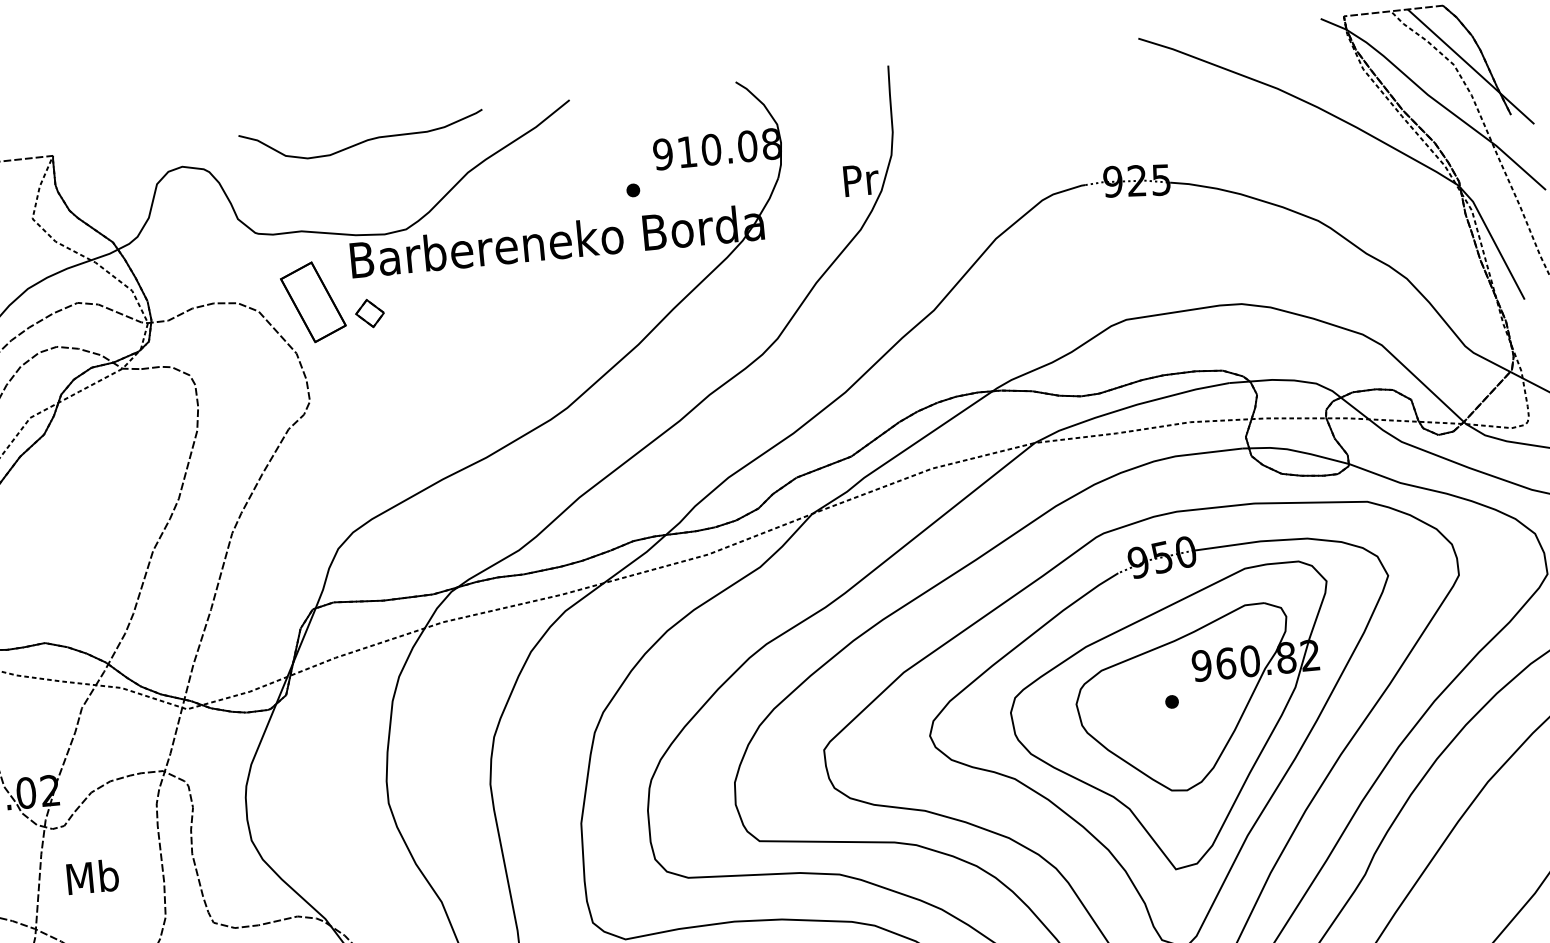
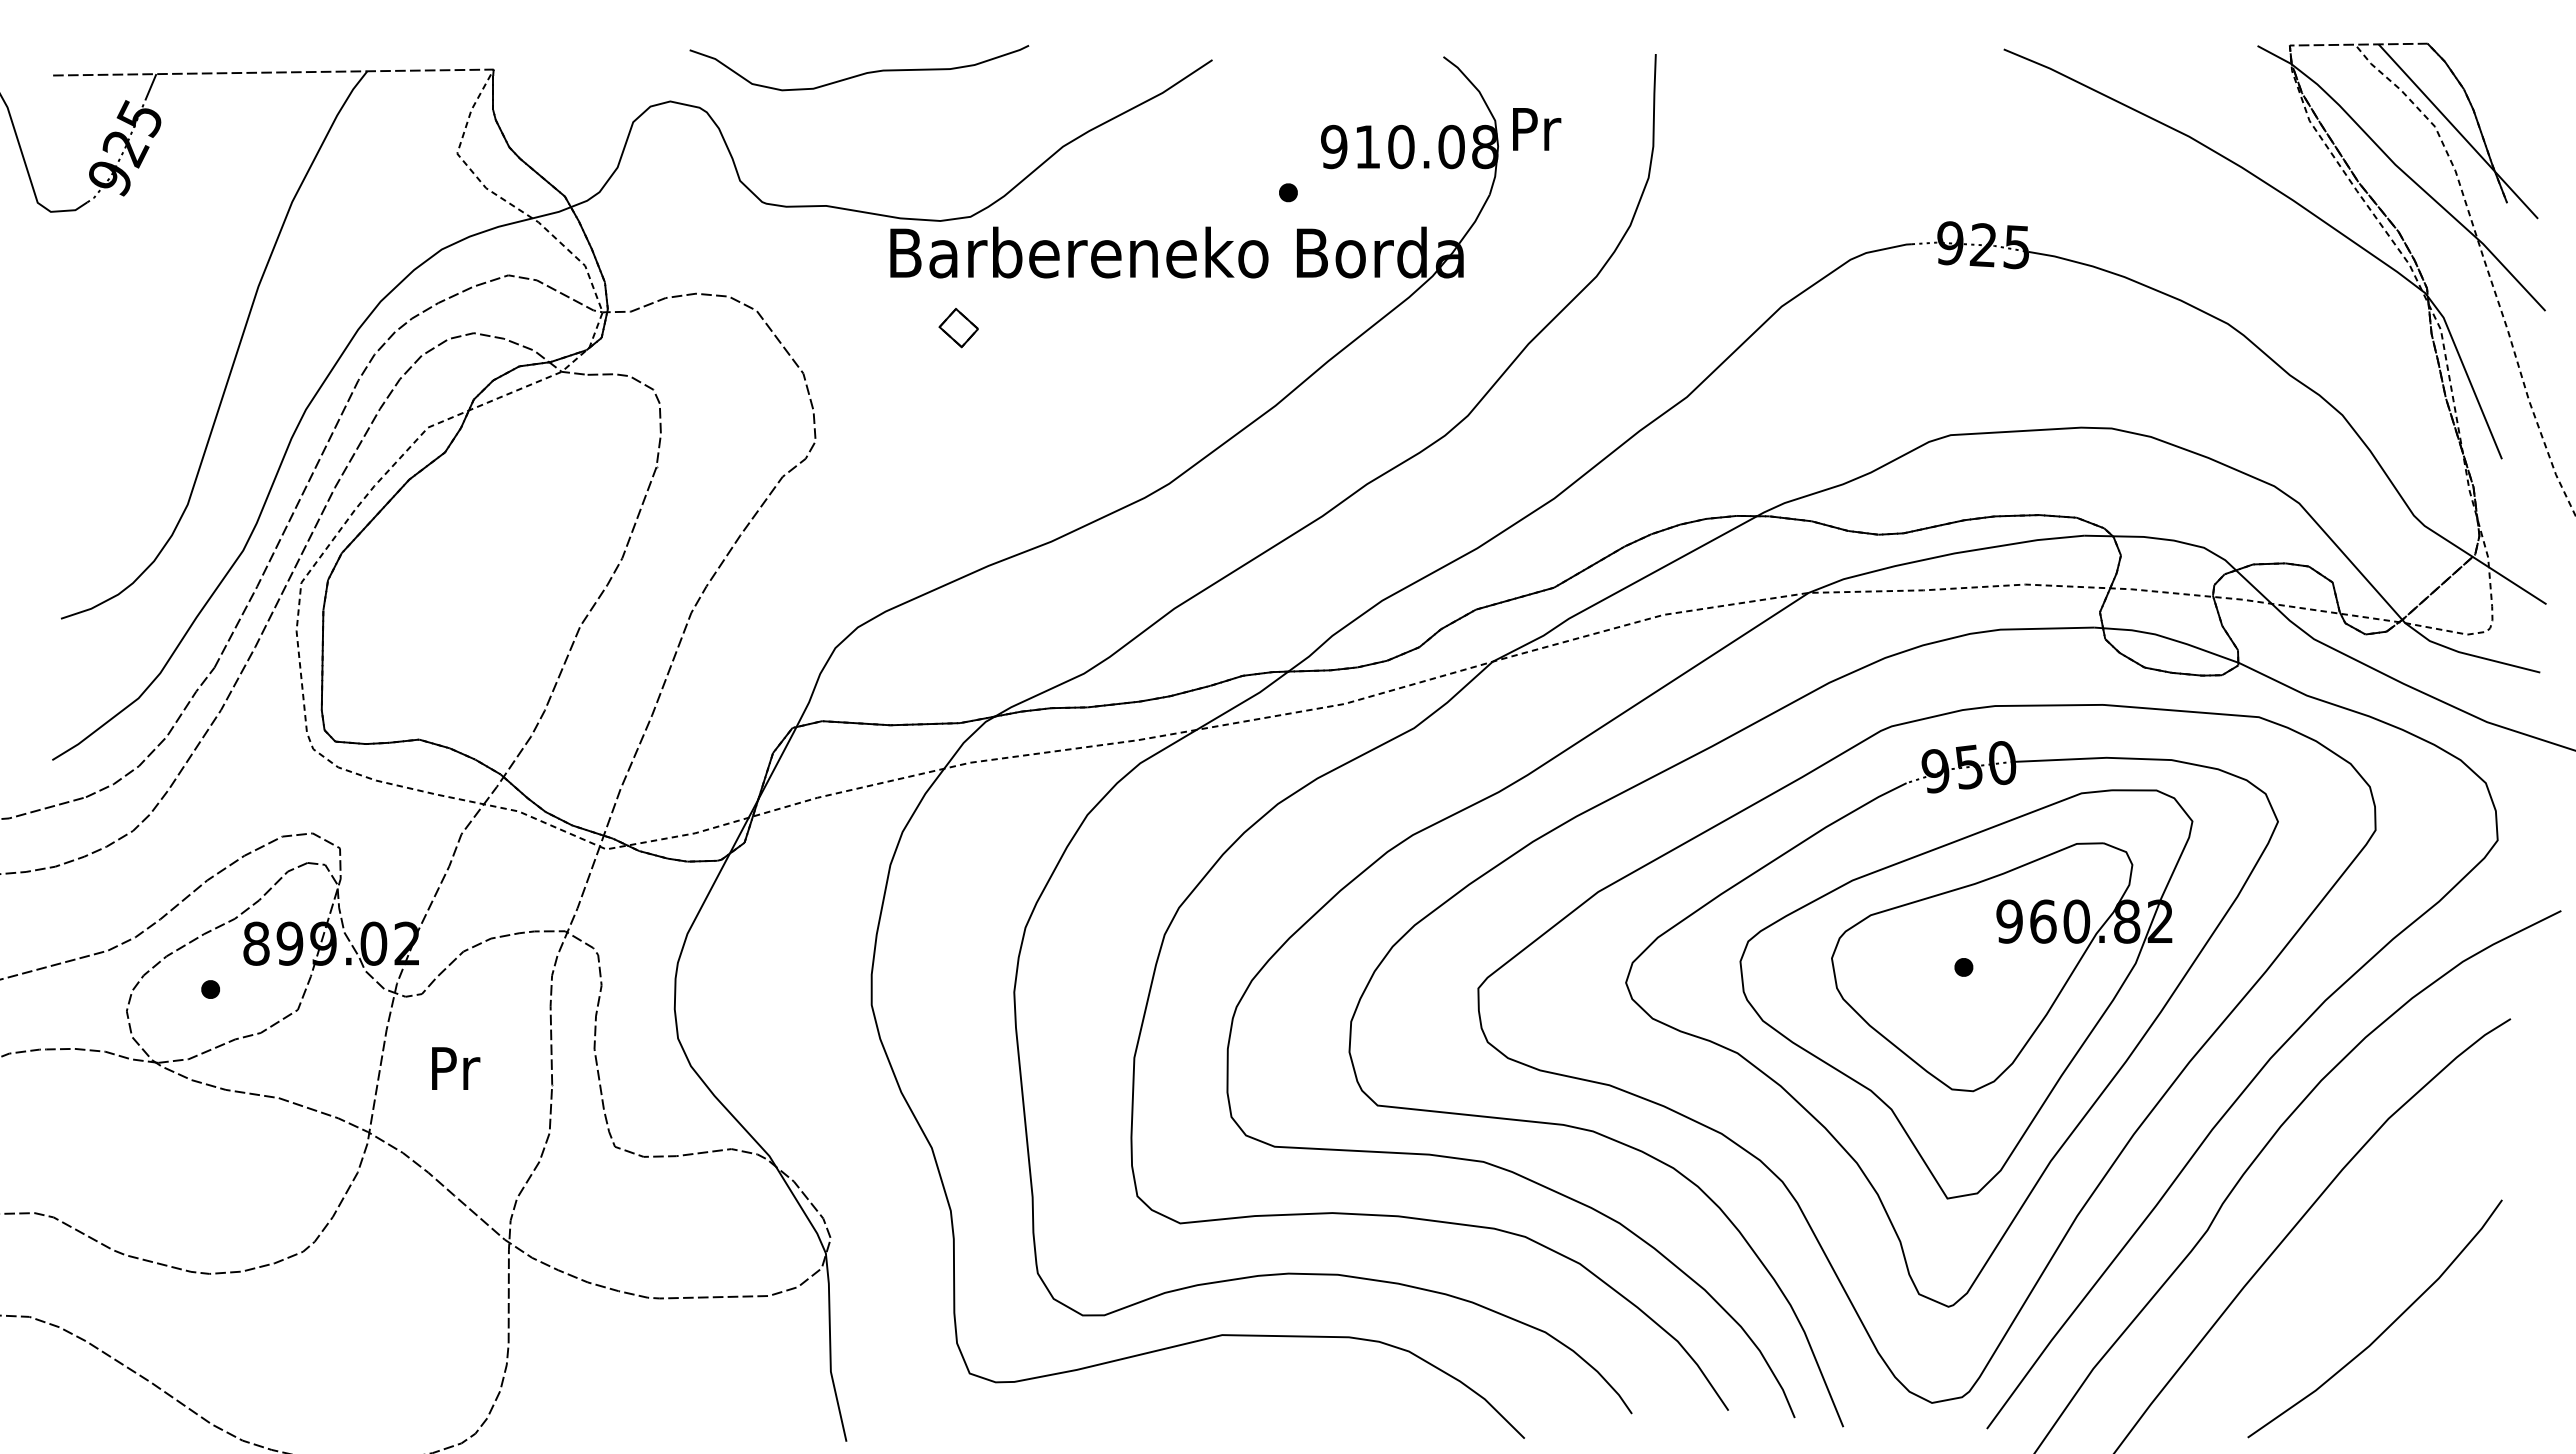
curve: (363, 140) -> (861, 73), moved
text: (861, 180) -> (1537, 129), moved
part: (312, 302) -> (832, 305), removed
part: (369, 313) -> (958, 328), moved
text: (92, 876) -> (454, 1067), Mb -> Pr

